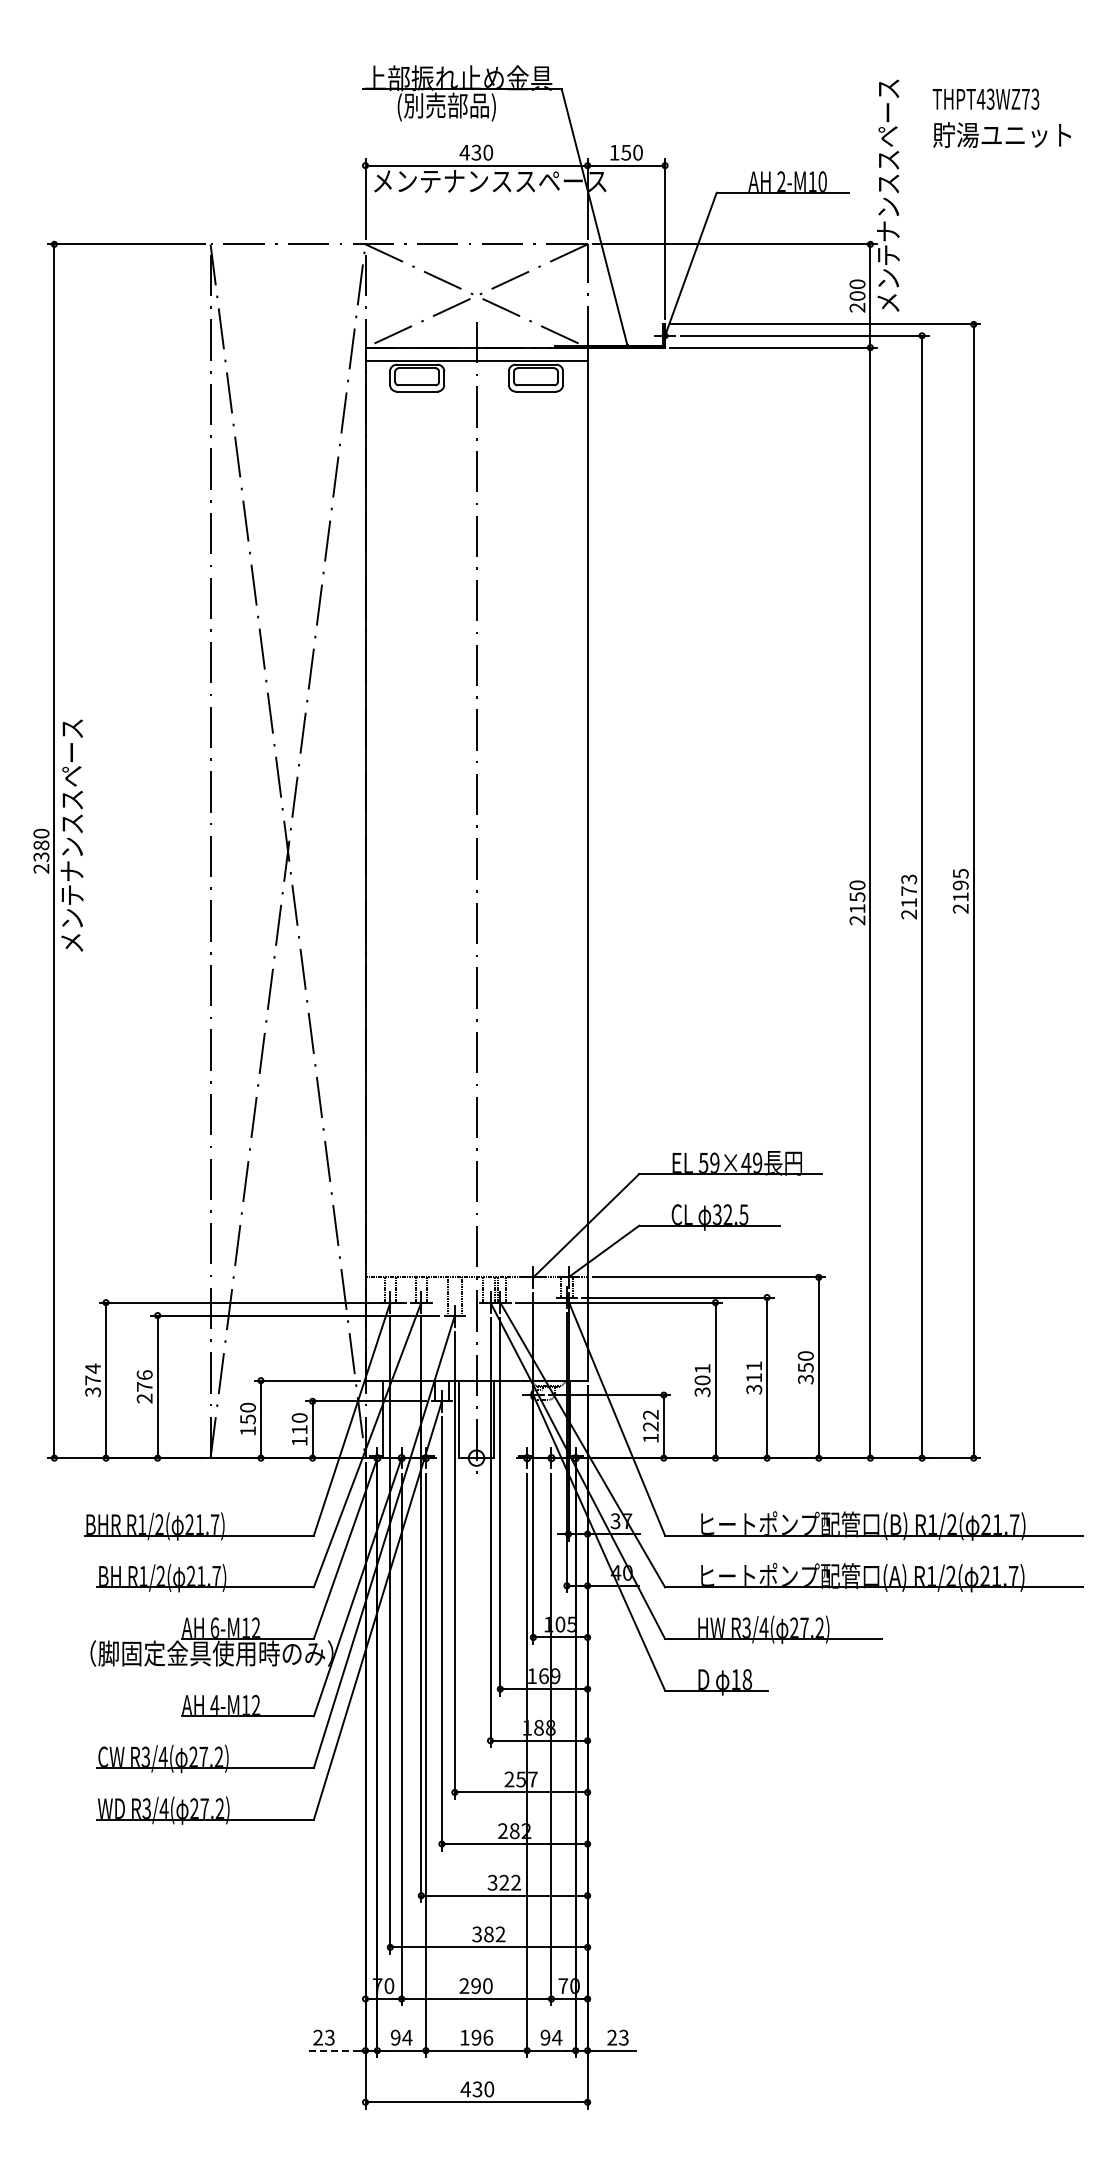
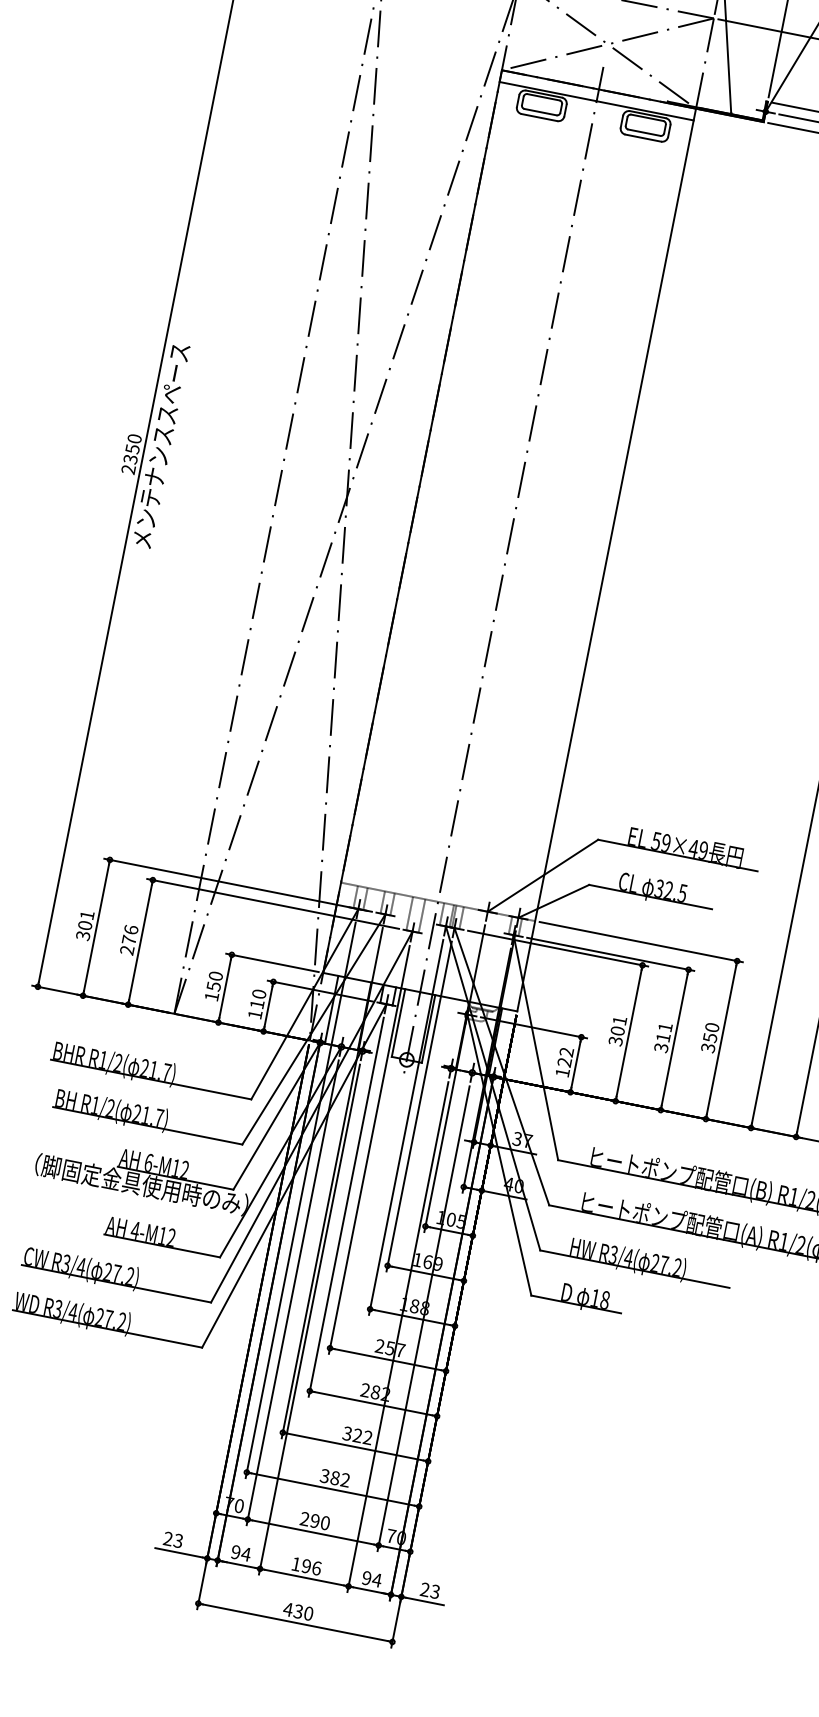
text: (41, 845) -> (132, 449), 2380 -> 2350
text: (93, 1374) -> (86, 920), 374 -> 301
line: (332, 2050) -> (178, 1552), dashed -> solid

